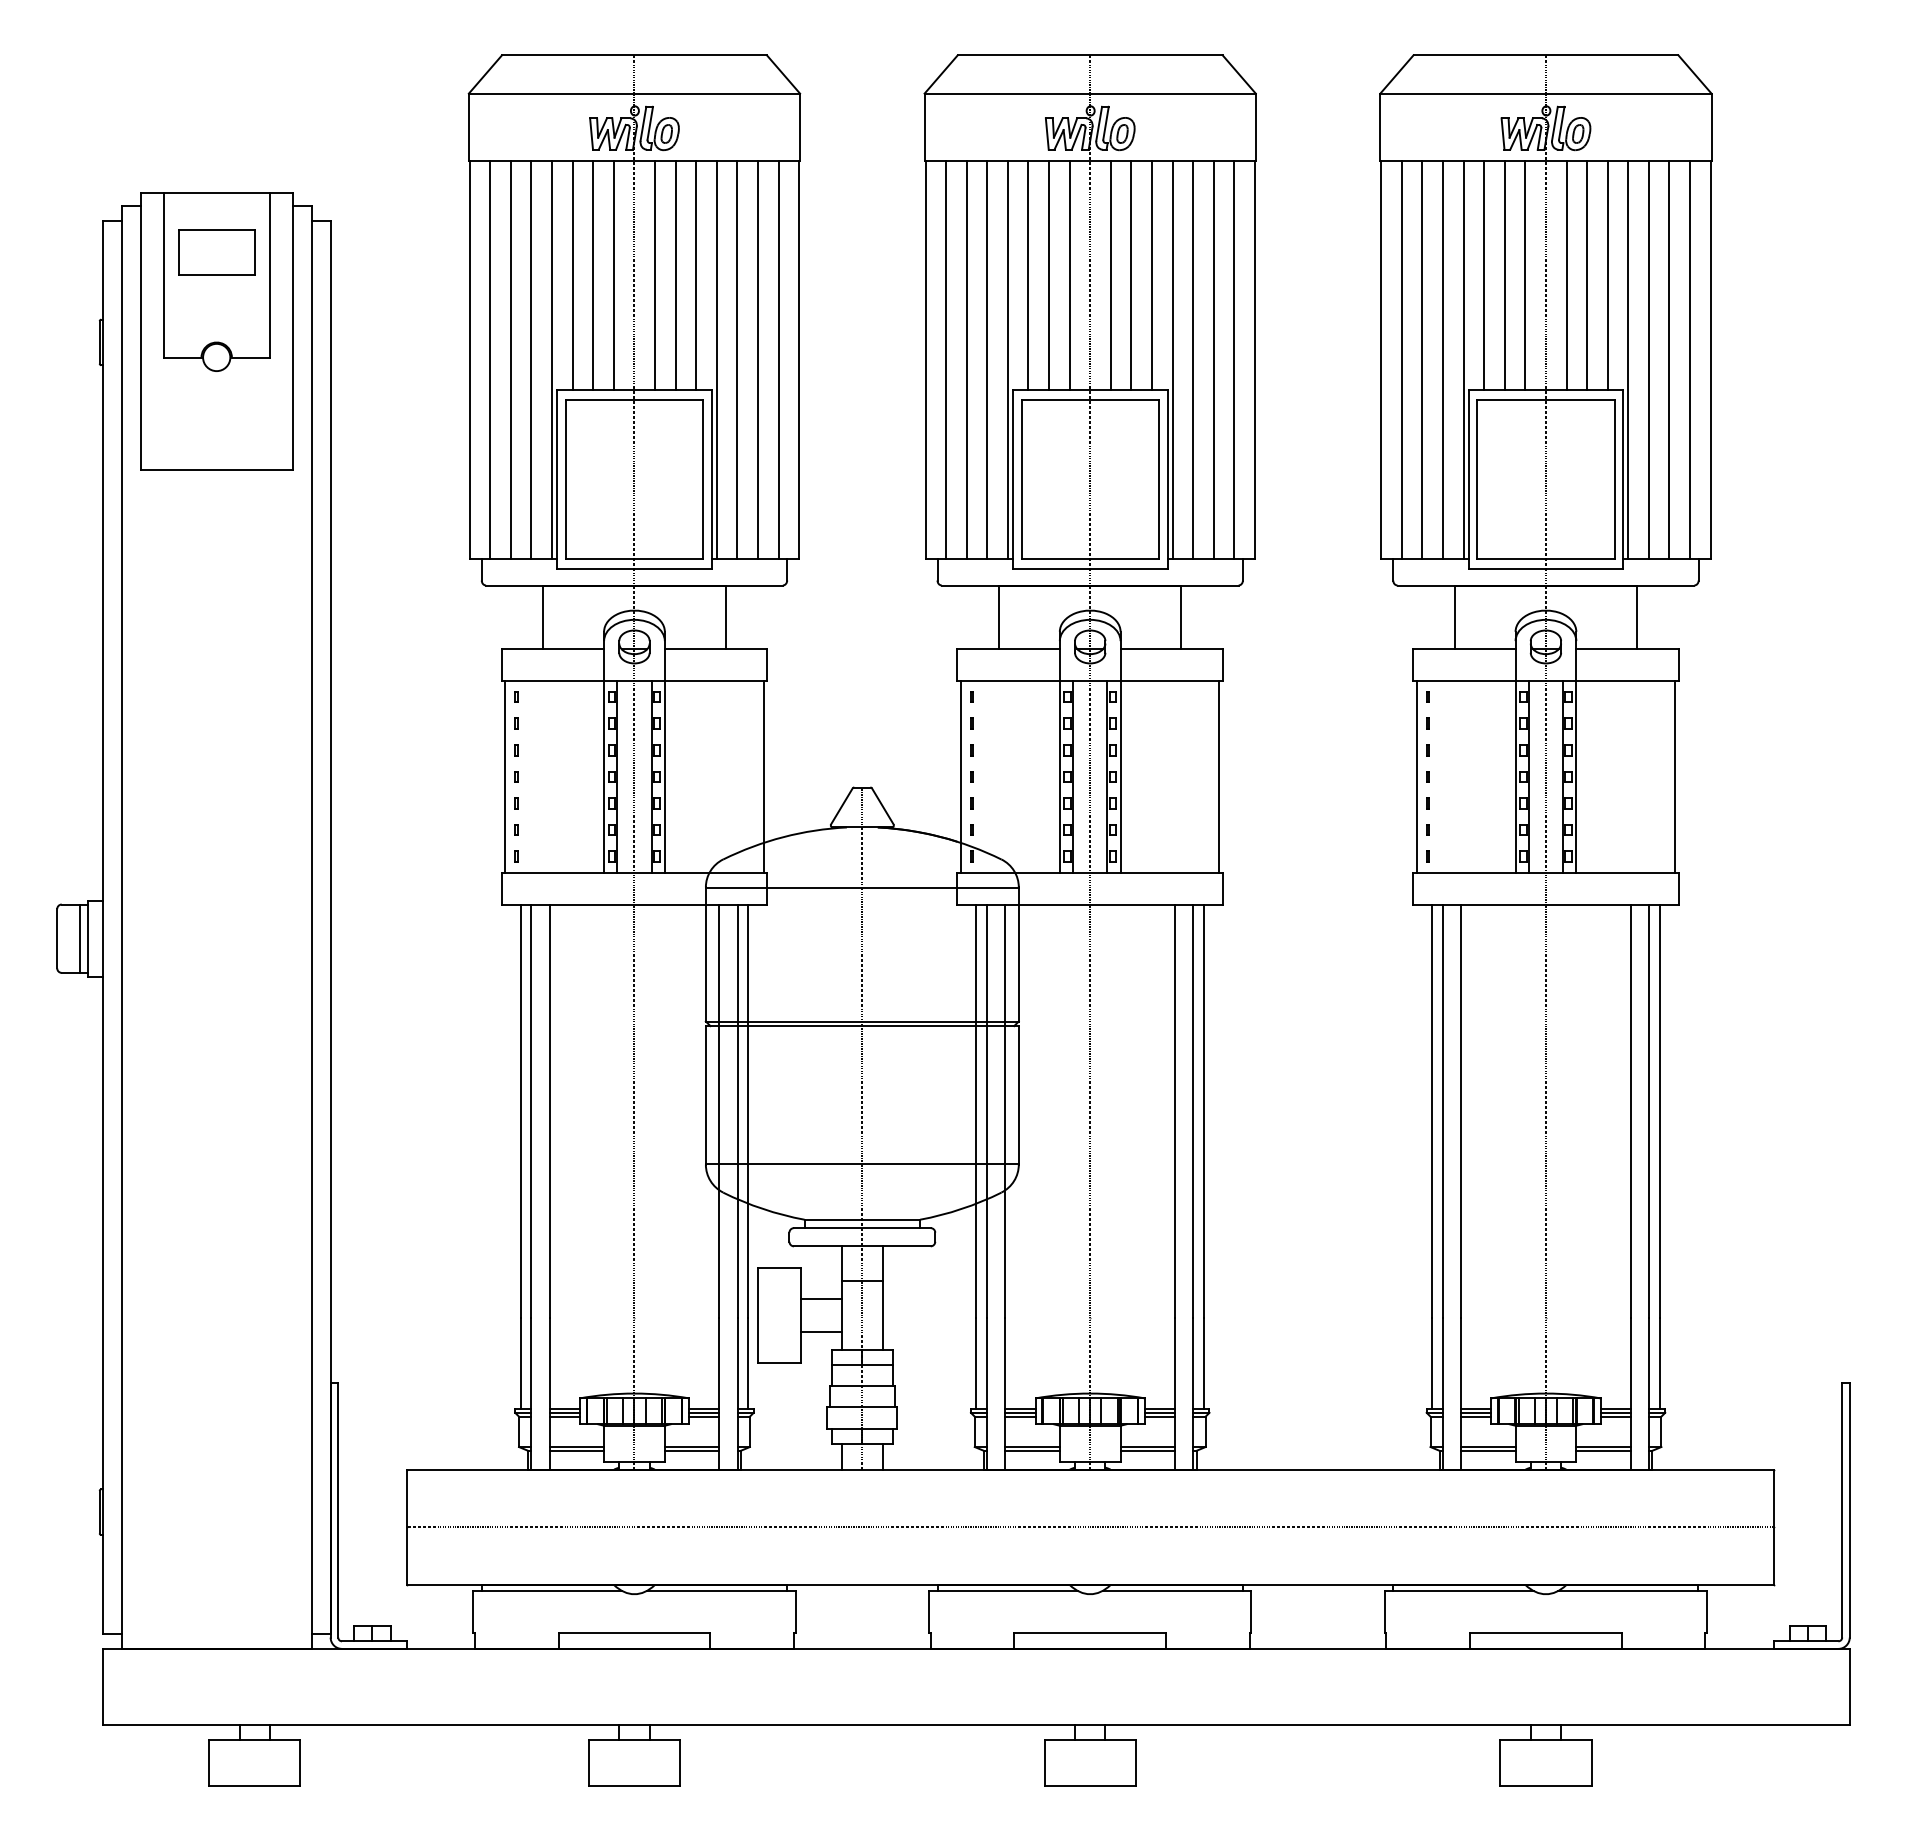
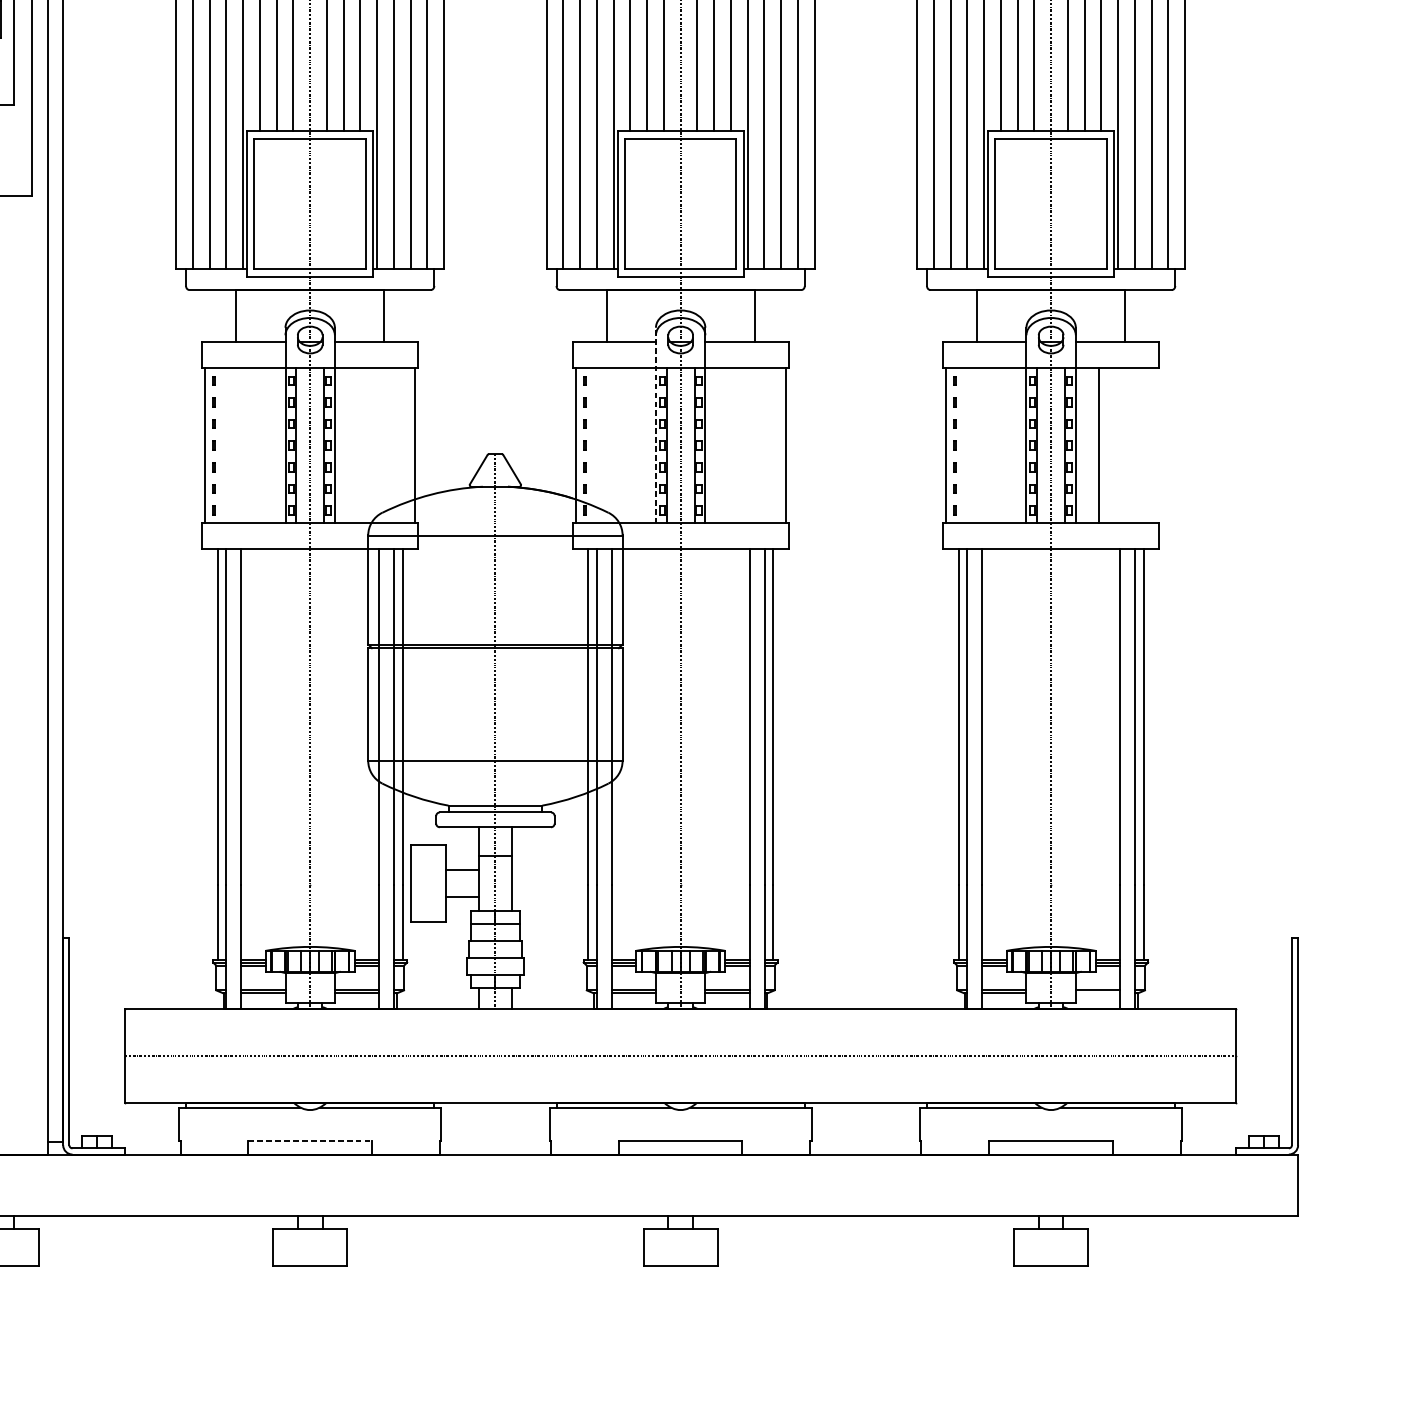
line: (1059, 751) -> (655, 425), solid -> dashed
line: (1675, 776) -> (1099, 445), moved
line: (1603, 1450) -> (1097, 993), removed
line: (634, 1632) -> (310, 1141), solid -> dashed

